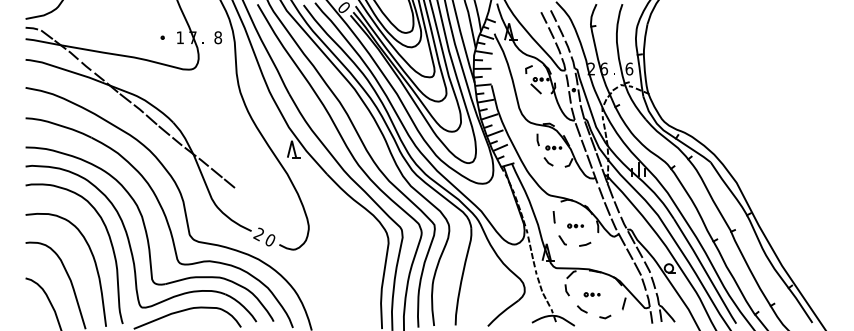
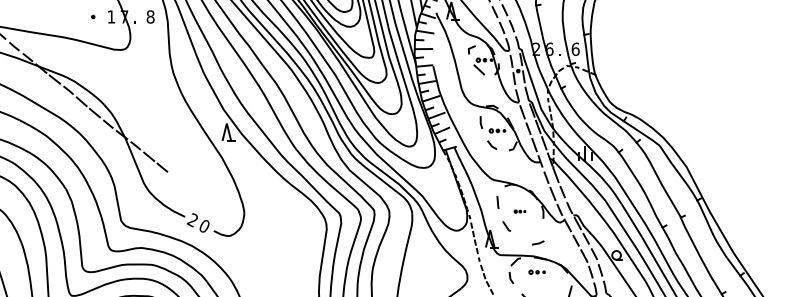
part: (575, 225) -> (519, 211), size x0.7
line: (586, 243) -> (539, 242), moved
part: (591, 294) -> (536, 272), moved

